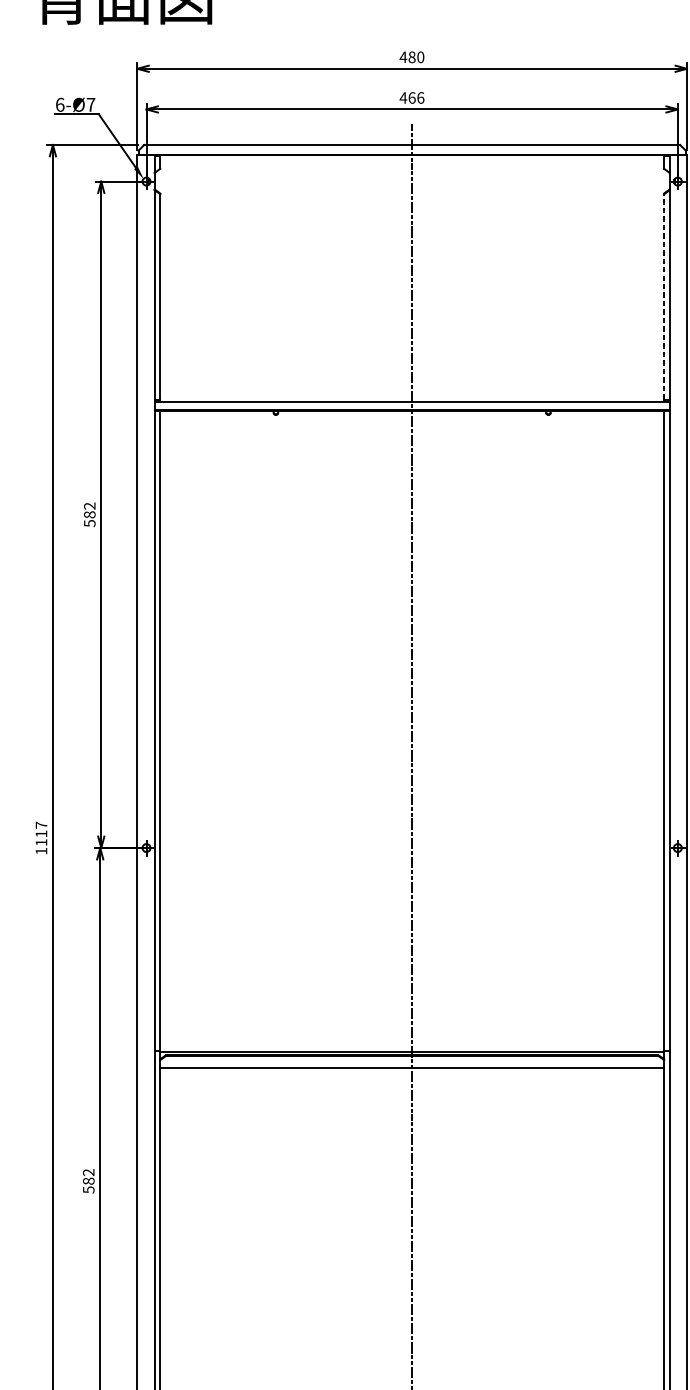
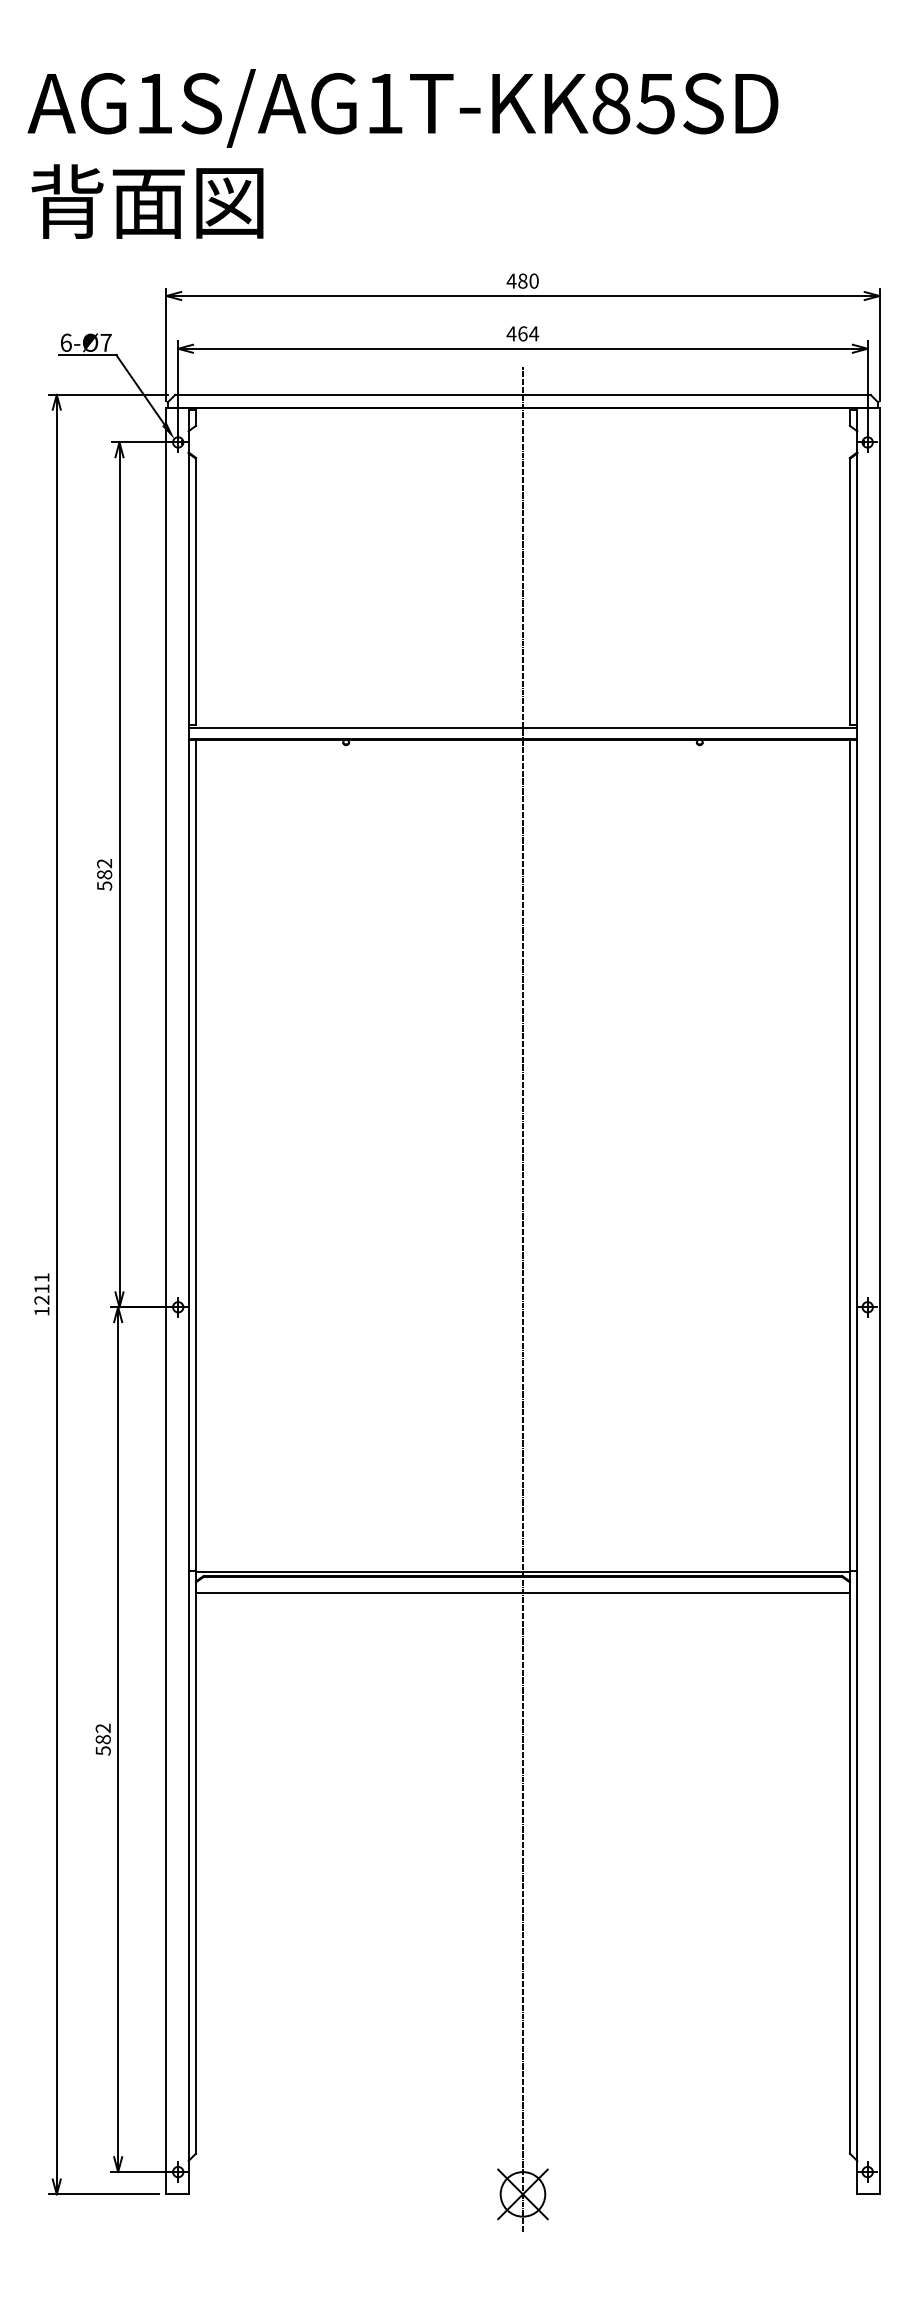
text: (421, 97) -> (534, 333), 466 -> 464
line: (663, 296) -> (849, 591), dashed -> solid
text: (41, 833) -> (41, 1288), 1117 -> 1211

